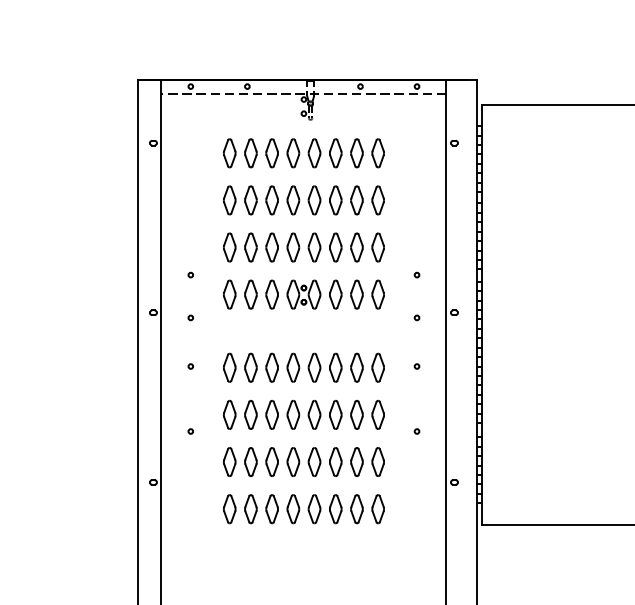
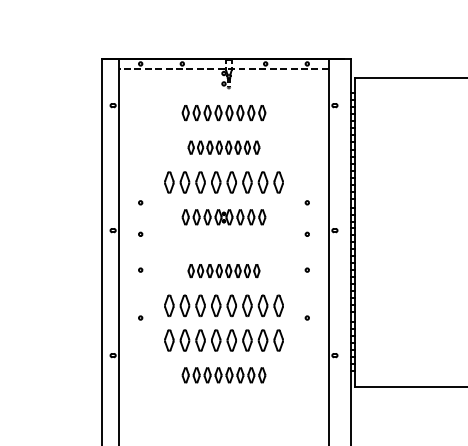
part: (303, 152) -> (223, 112), size x0.7
part: (303, 200) -> (223, 147), size x0.6
part: (303, 295) -> (223, 217), size x0.7
part: (303, 366) -> (223, 270), size x0.6
part: (303, 509) -> (223, 375), size x0.7

